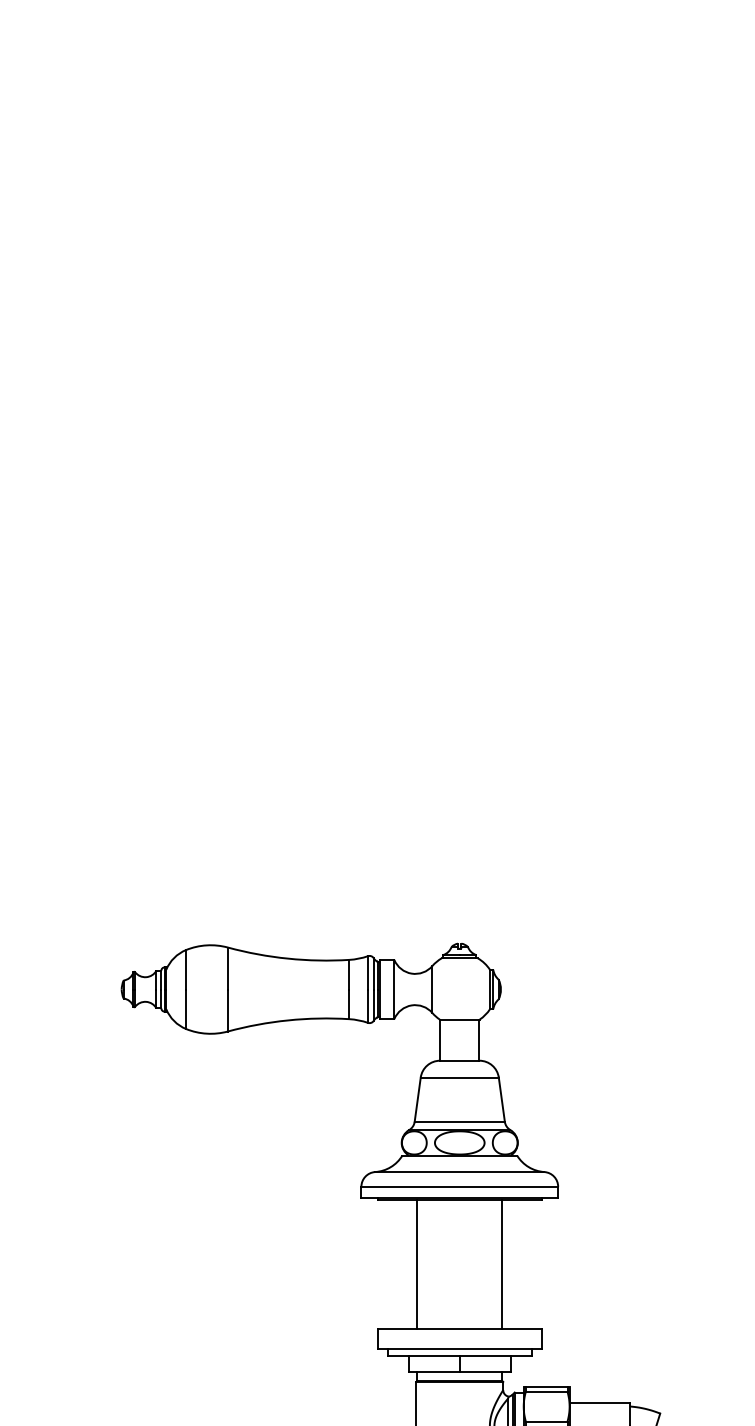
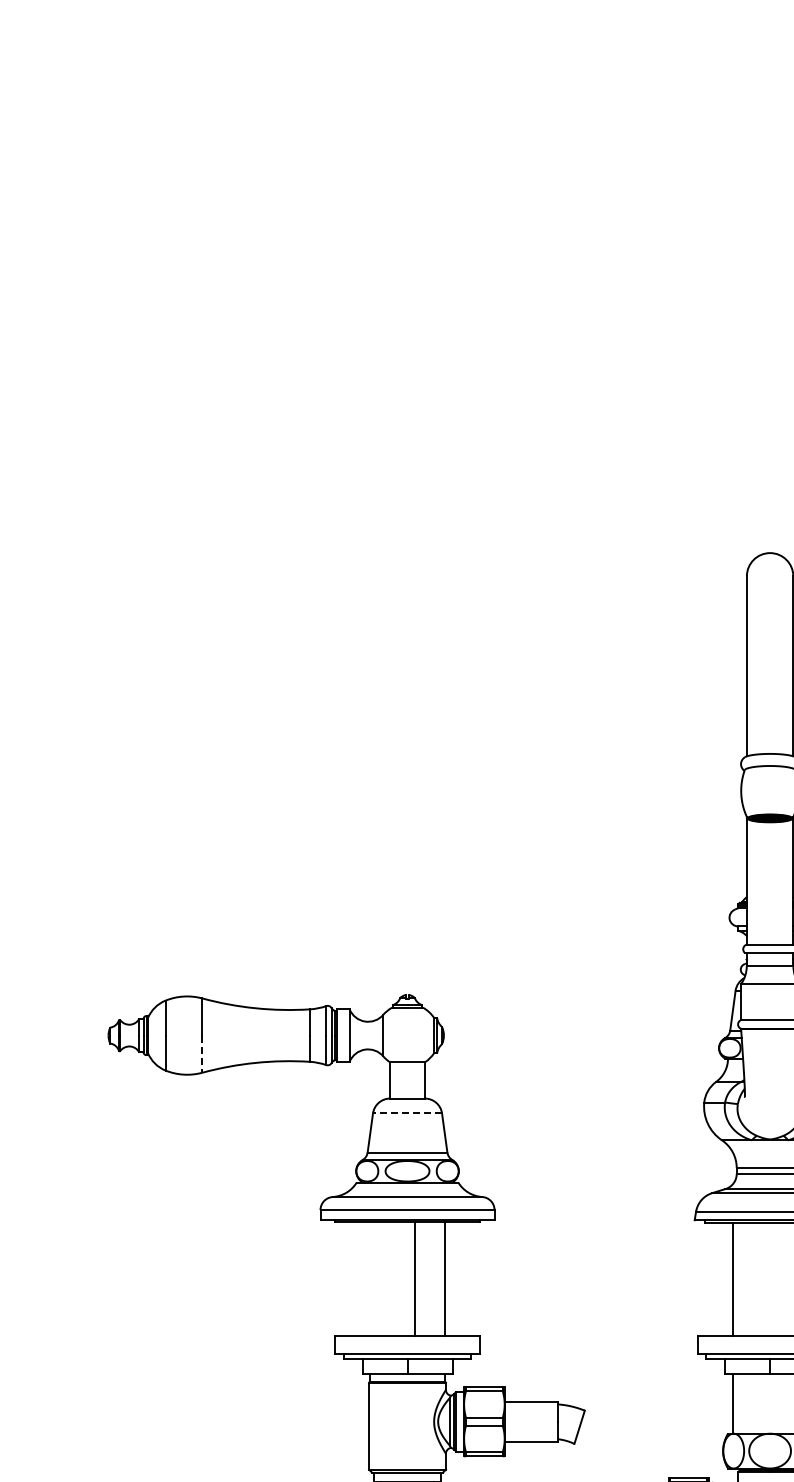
line: (227, 1010) -> (202, 1054), solid -> dashed
line: (459, 1077) -> (407, 1113), solid -> dashed
line: (417, 1264) -> (415, 1278), moved

